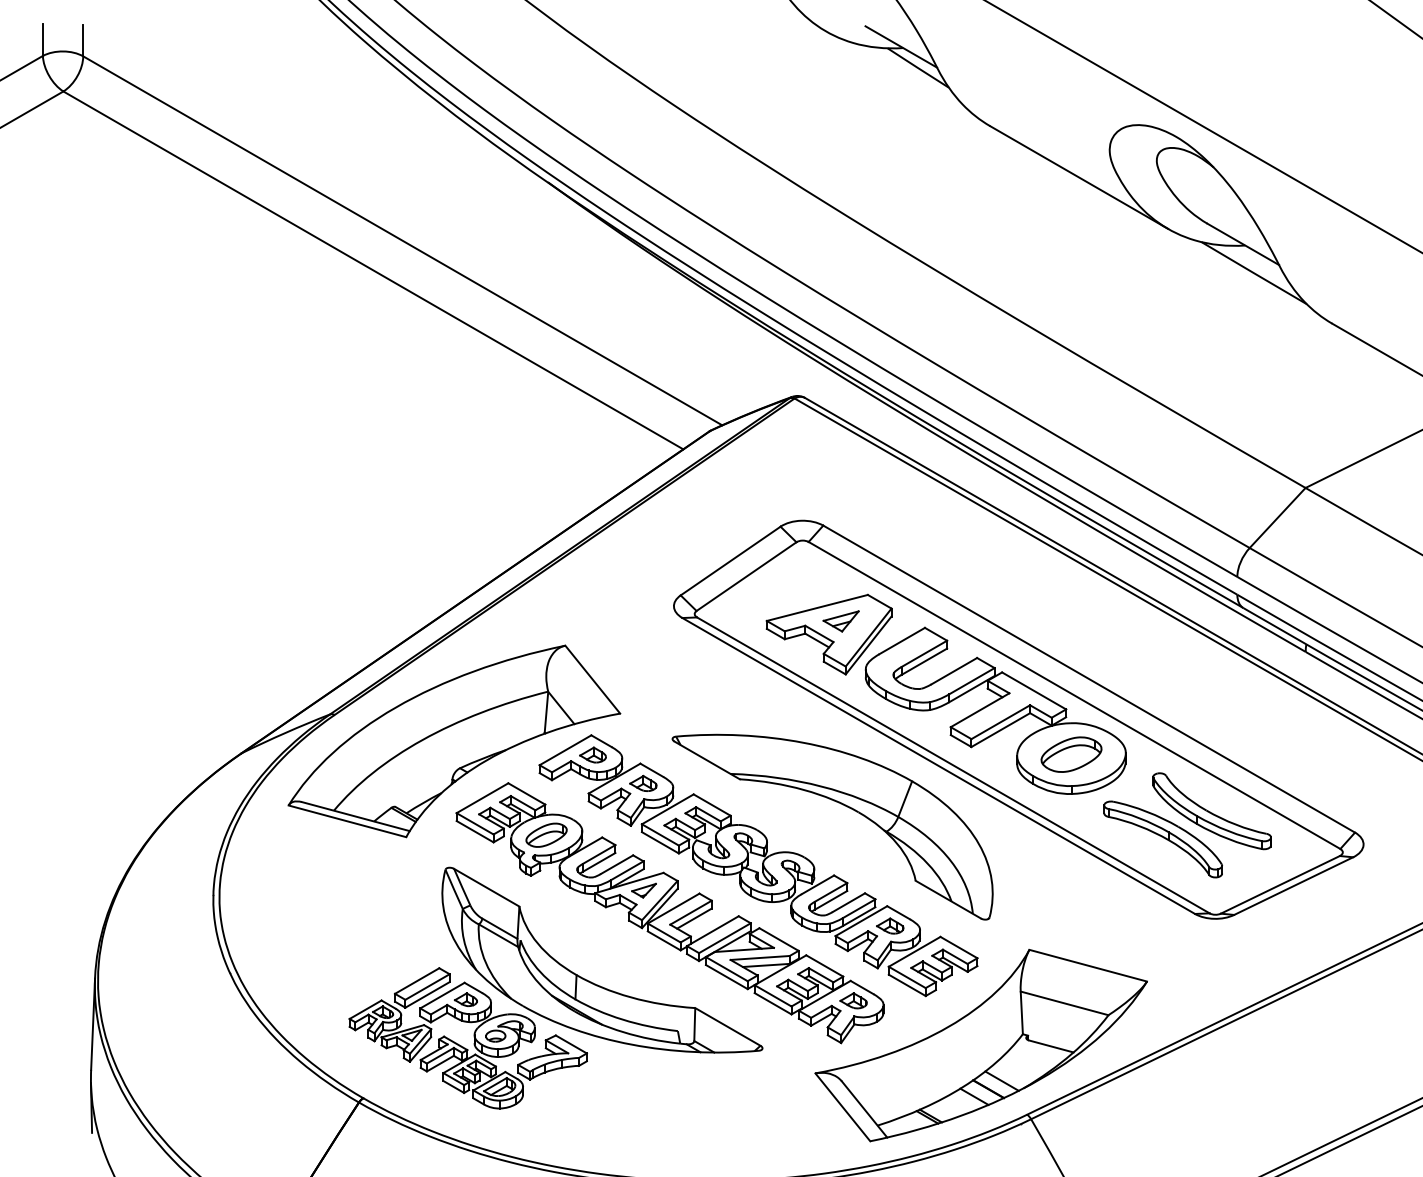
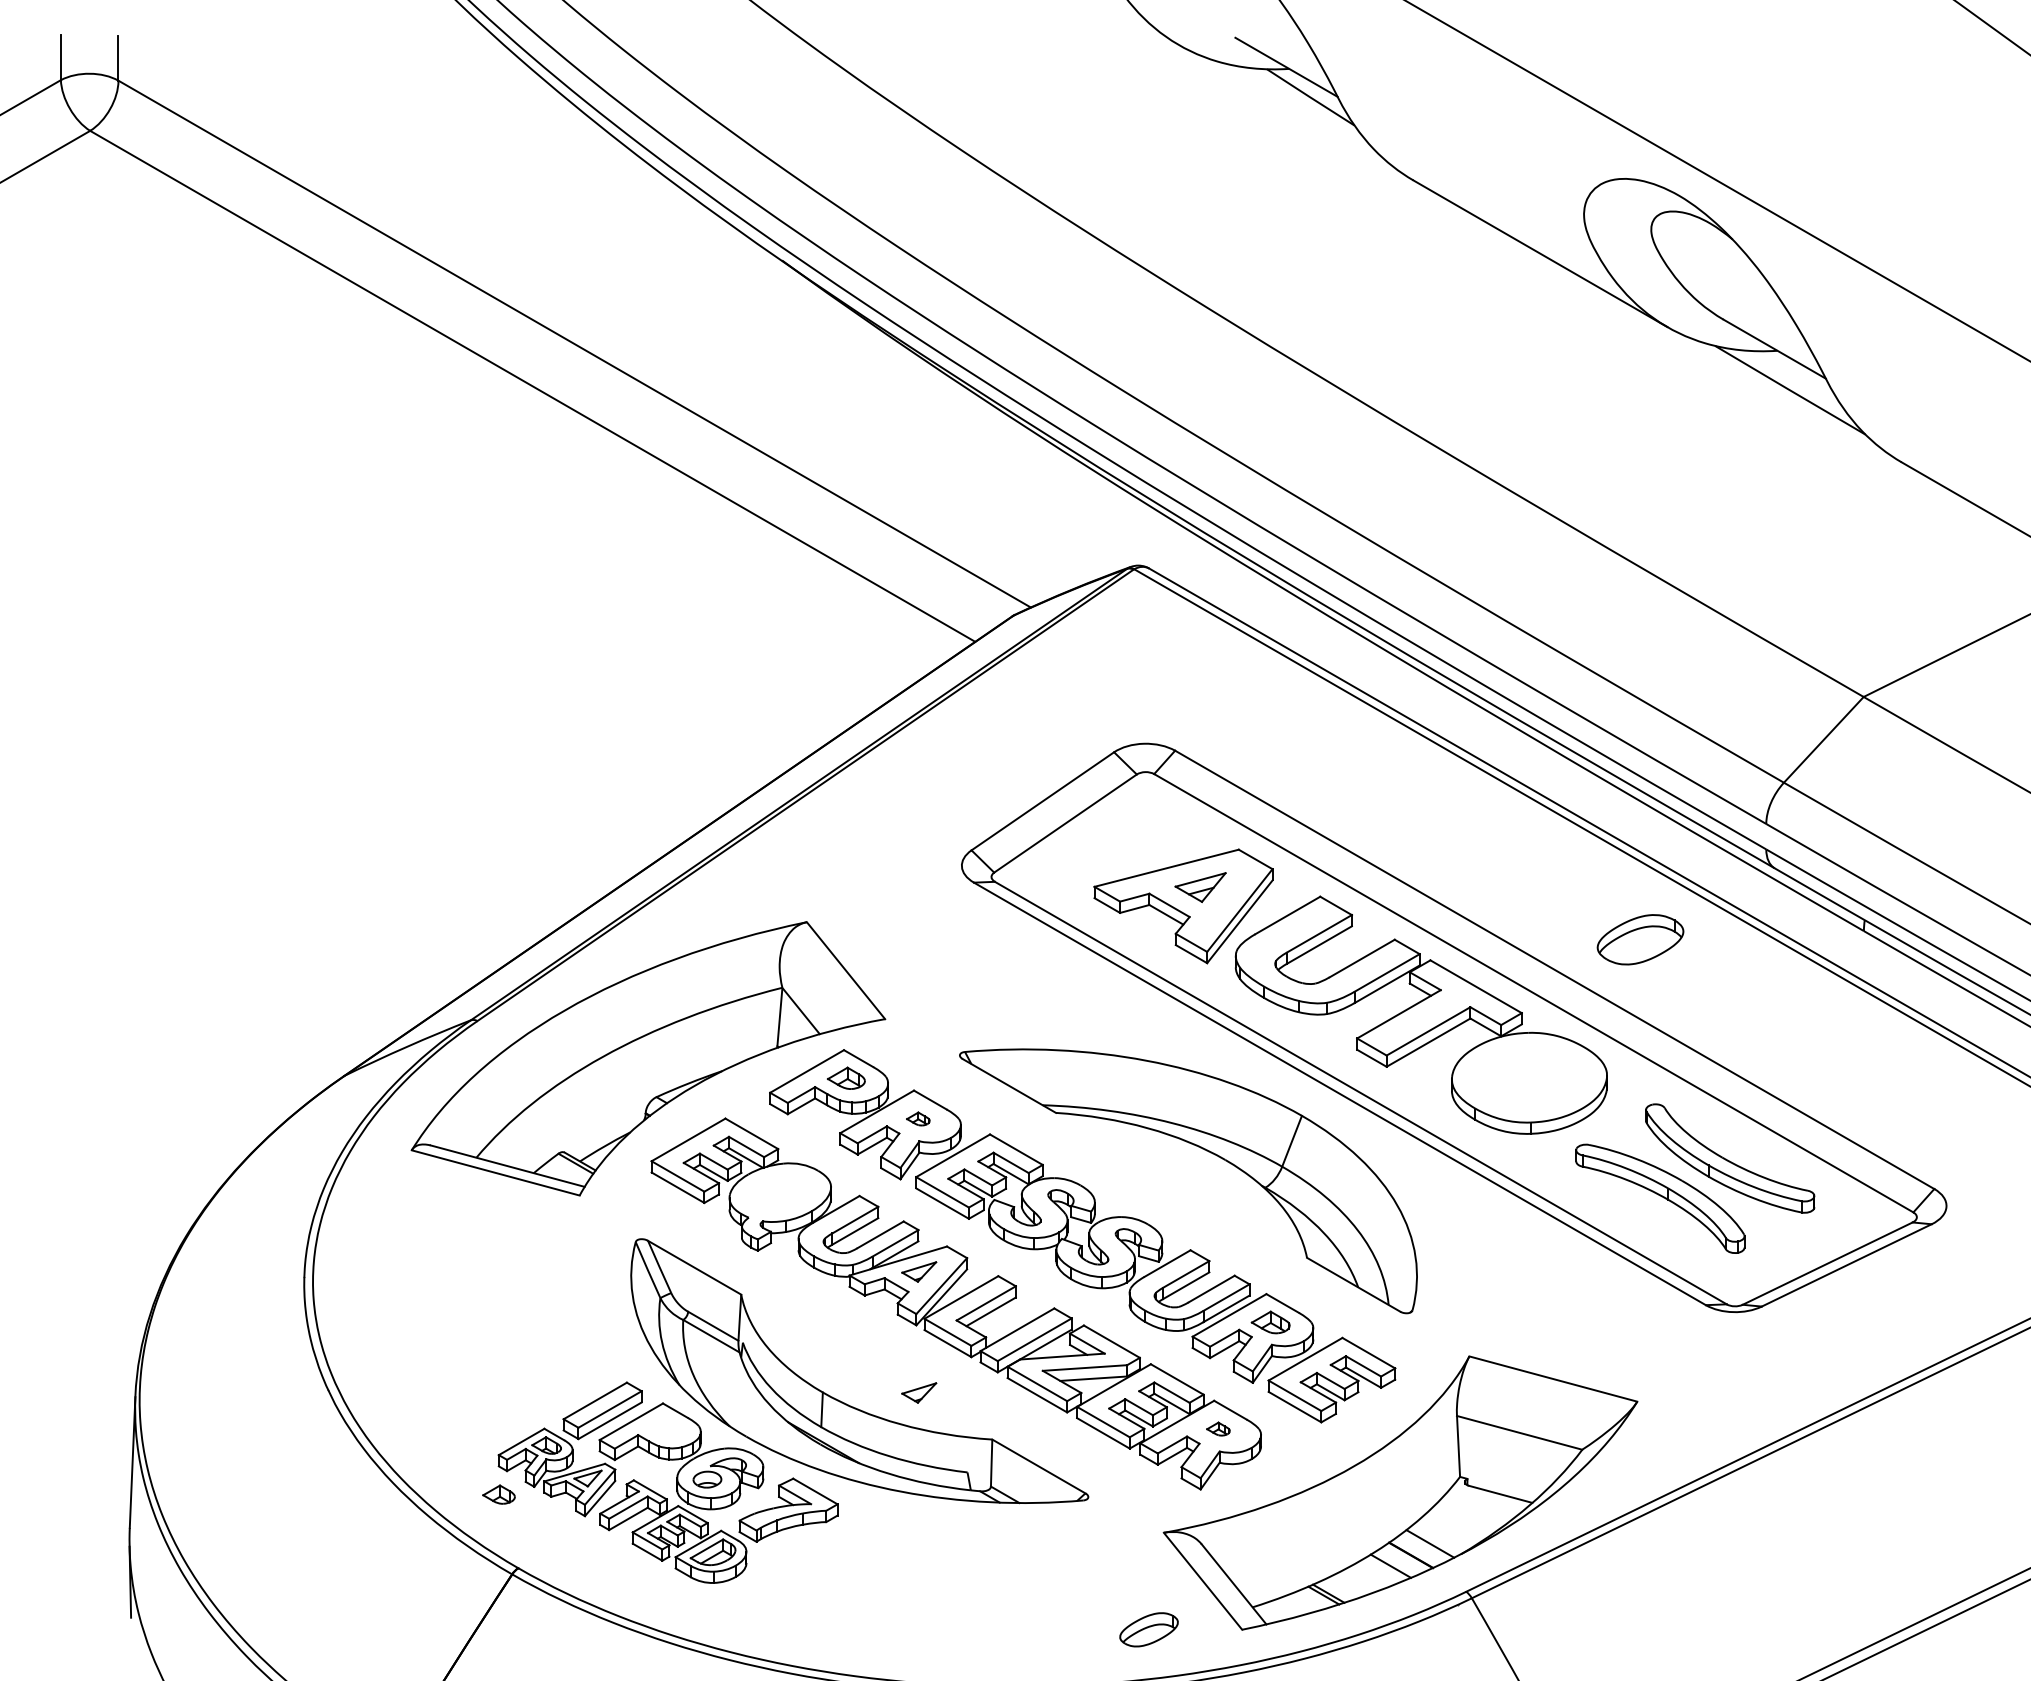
part: (1071, 754) -> (1640, 939), moved
part: (643, 783) -> (918, 1118), size x0.6
part: (546, 835) -> (1148, 1629), moved
part: (644, 975) -> (919, 1392), added
part: (465, 999) -> (498, 1494), moved
part: (853, 1000) -> (1218, 1428), size x0.6

